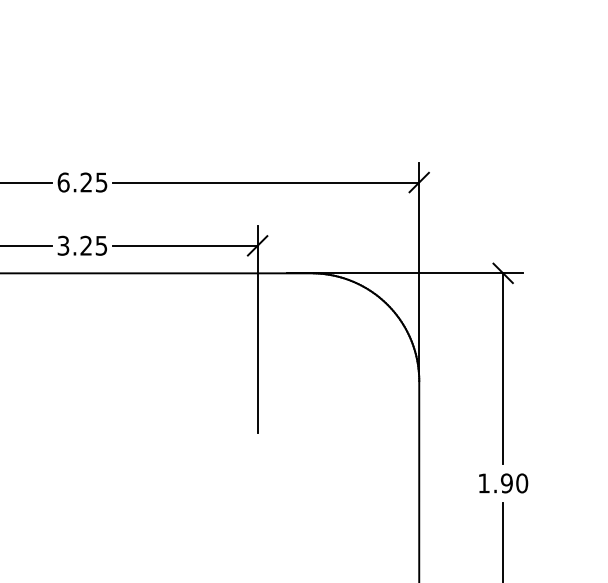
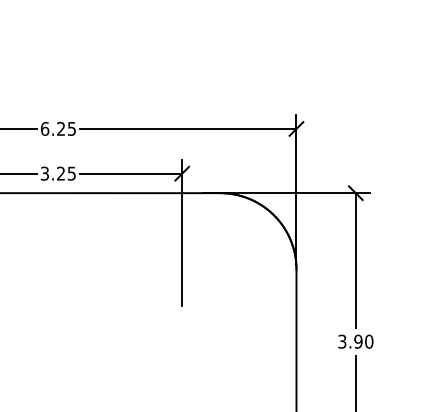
text: (484, 483) -> (342, 341), 1.90 -> 3.90

